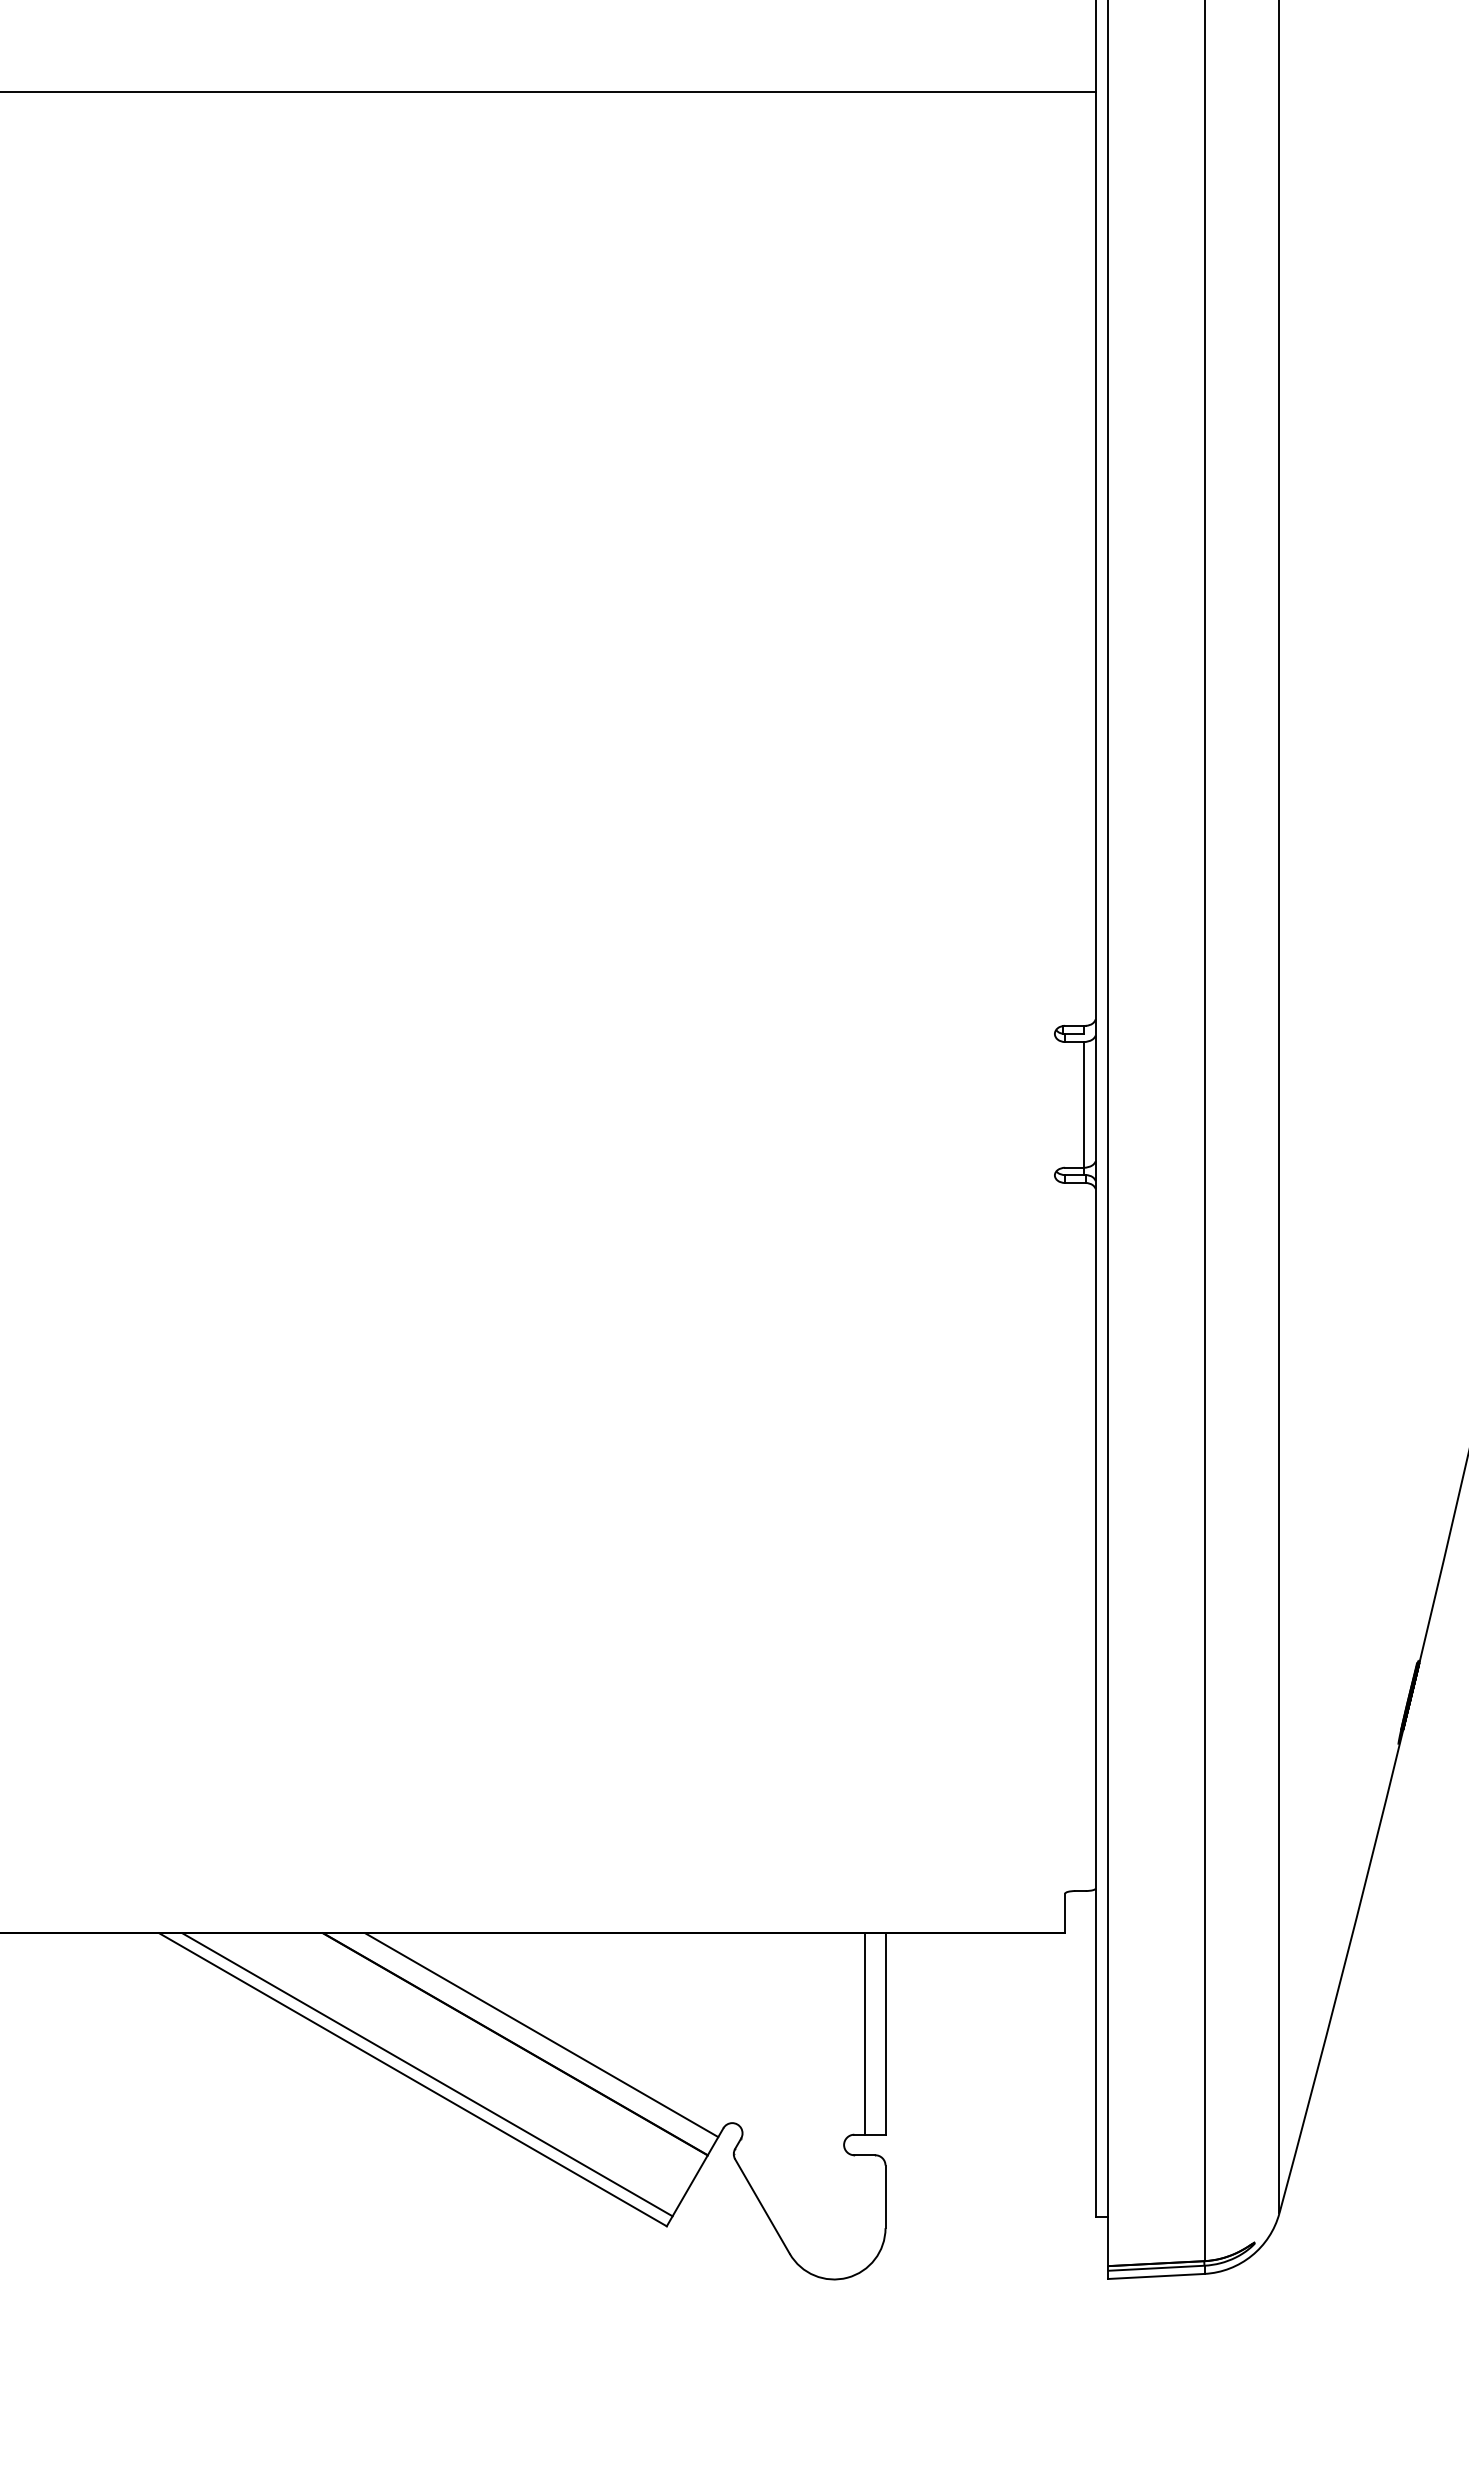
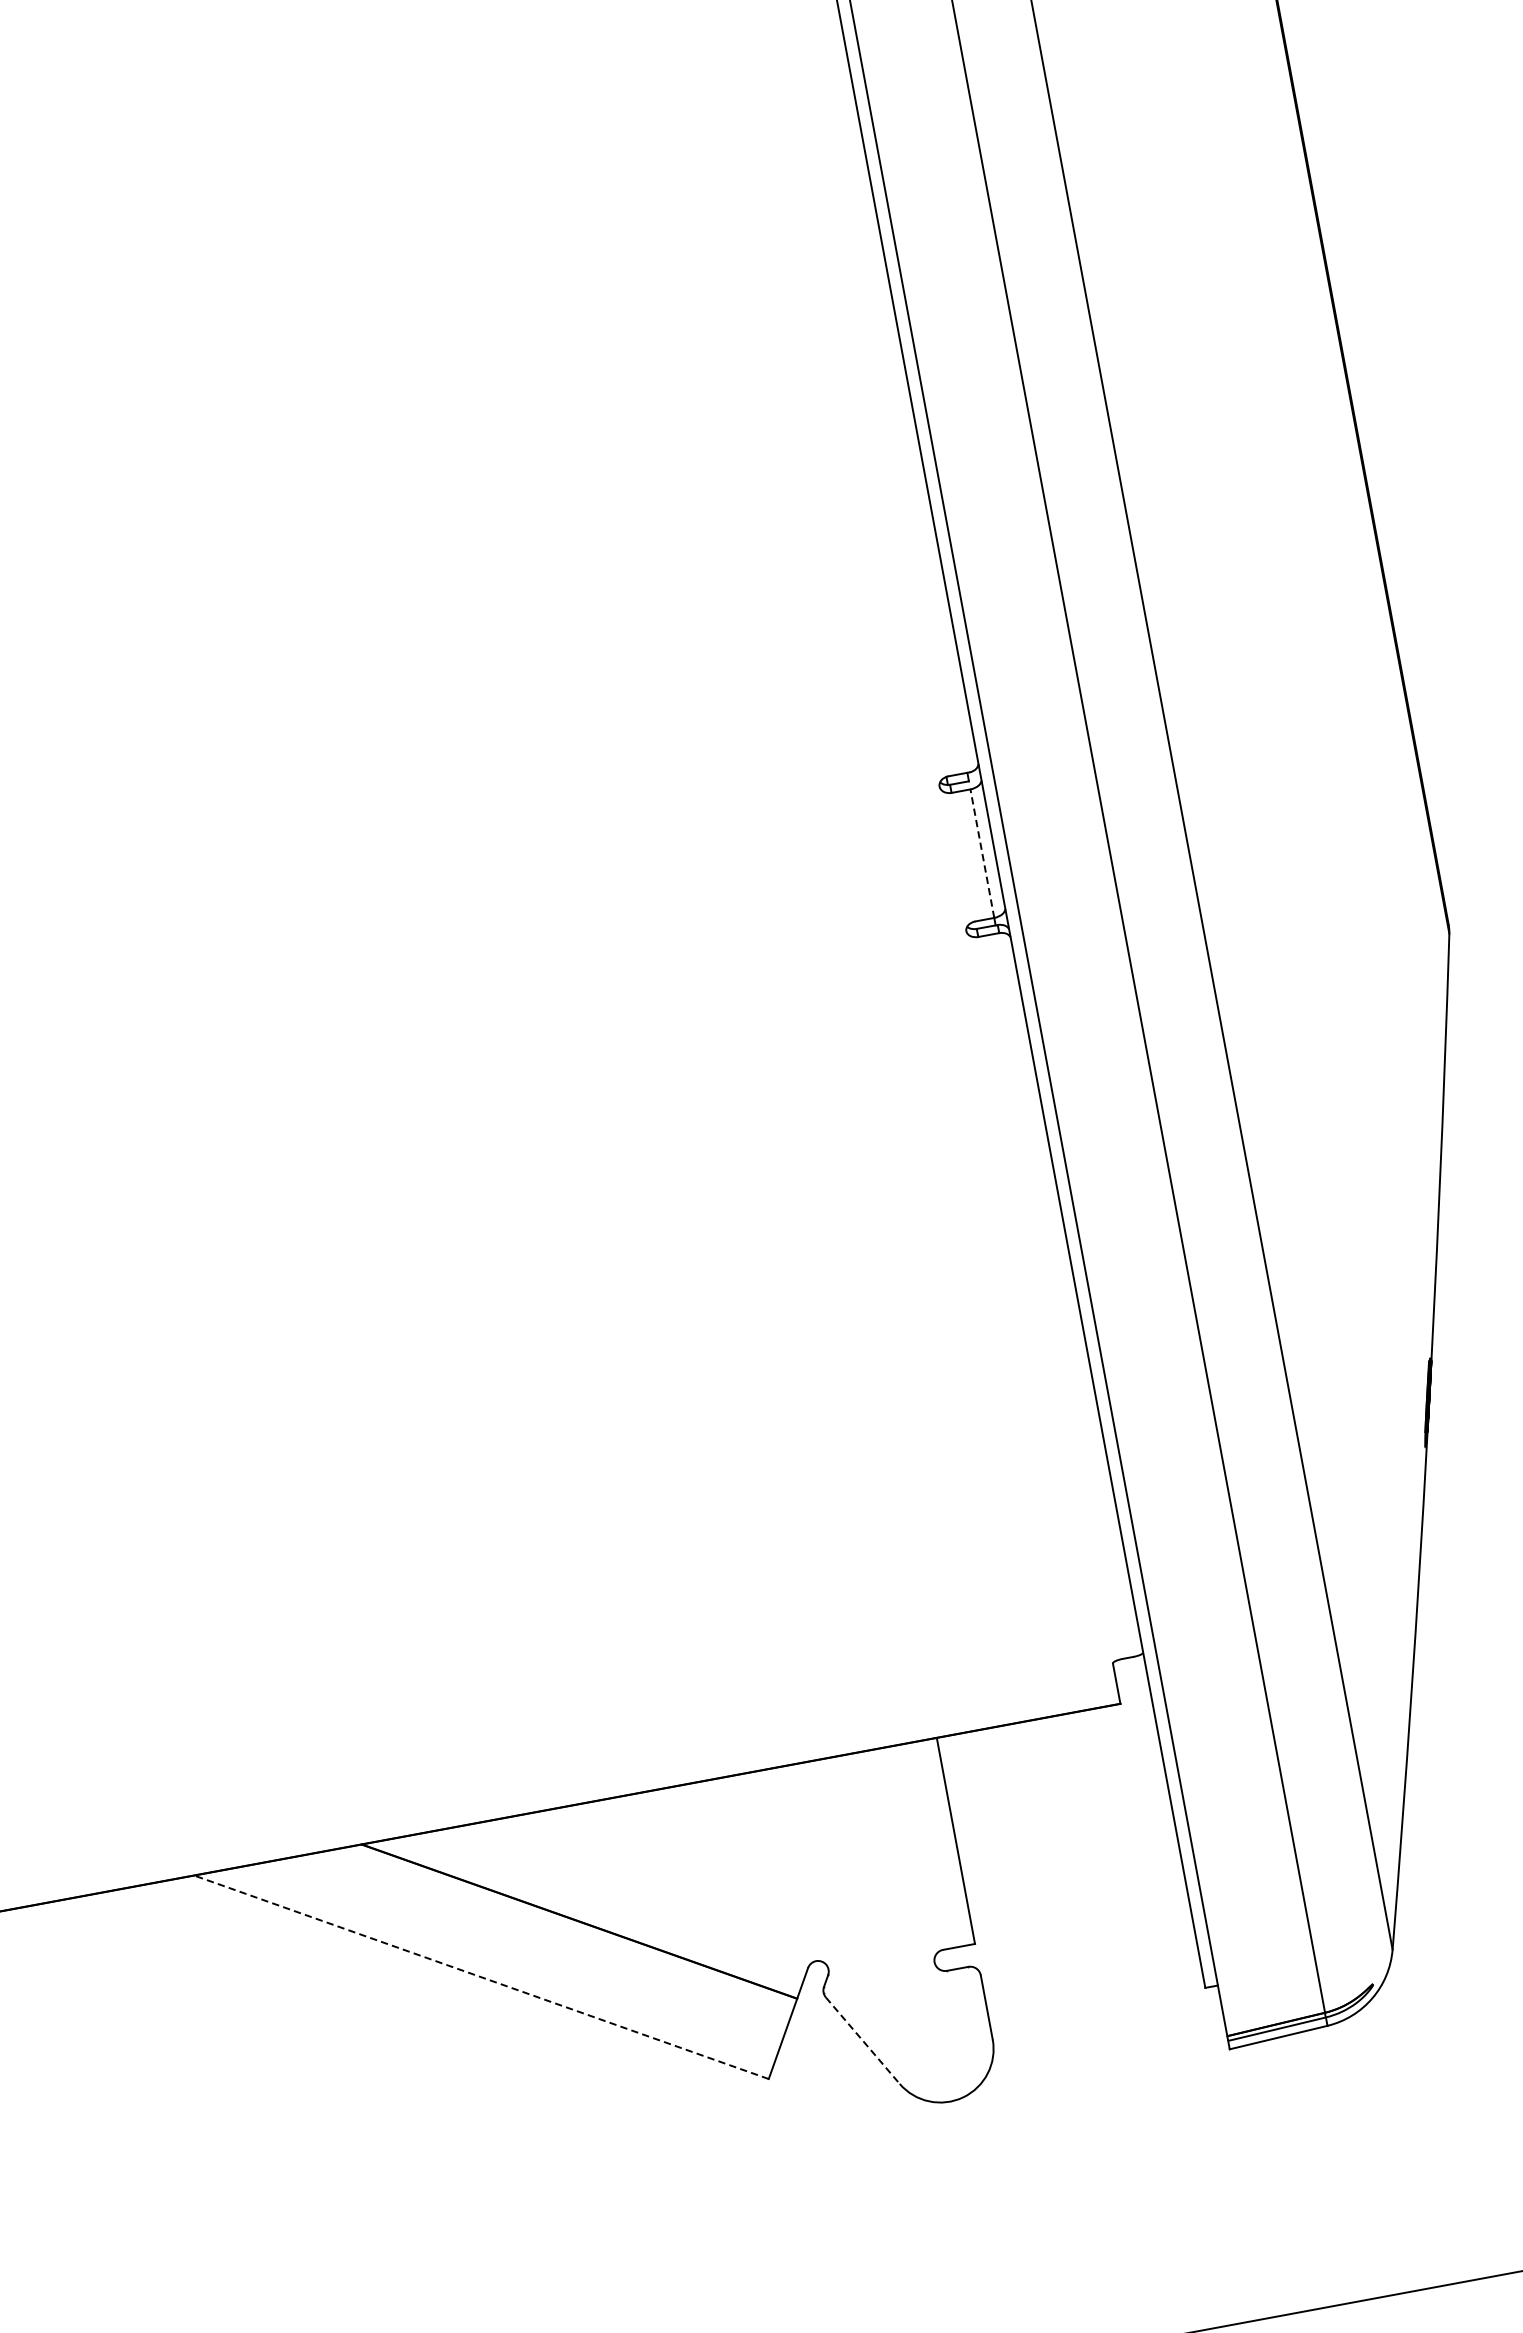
line: (1083, 1104) -> (982, 853), solid -> dashed
line: (864, 2033) -> (934, 1844), removed
line: (541, 2035) -> (604, 1907), removed
line: (427, 2074) -> (495, 1969), removed
line: (412, 2079) -> (480, 1977), solid -> dashed
line: (762, 2206) -> (862, 2040), solid -> dashed

